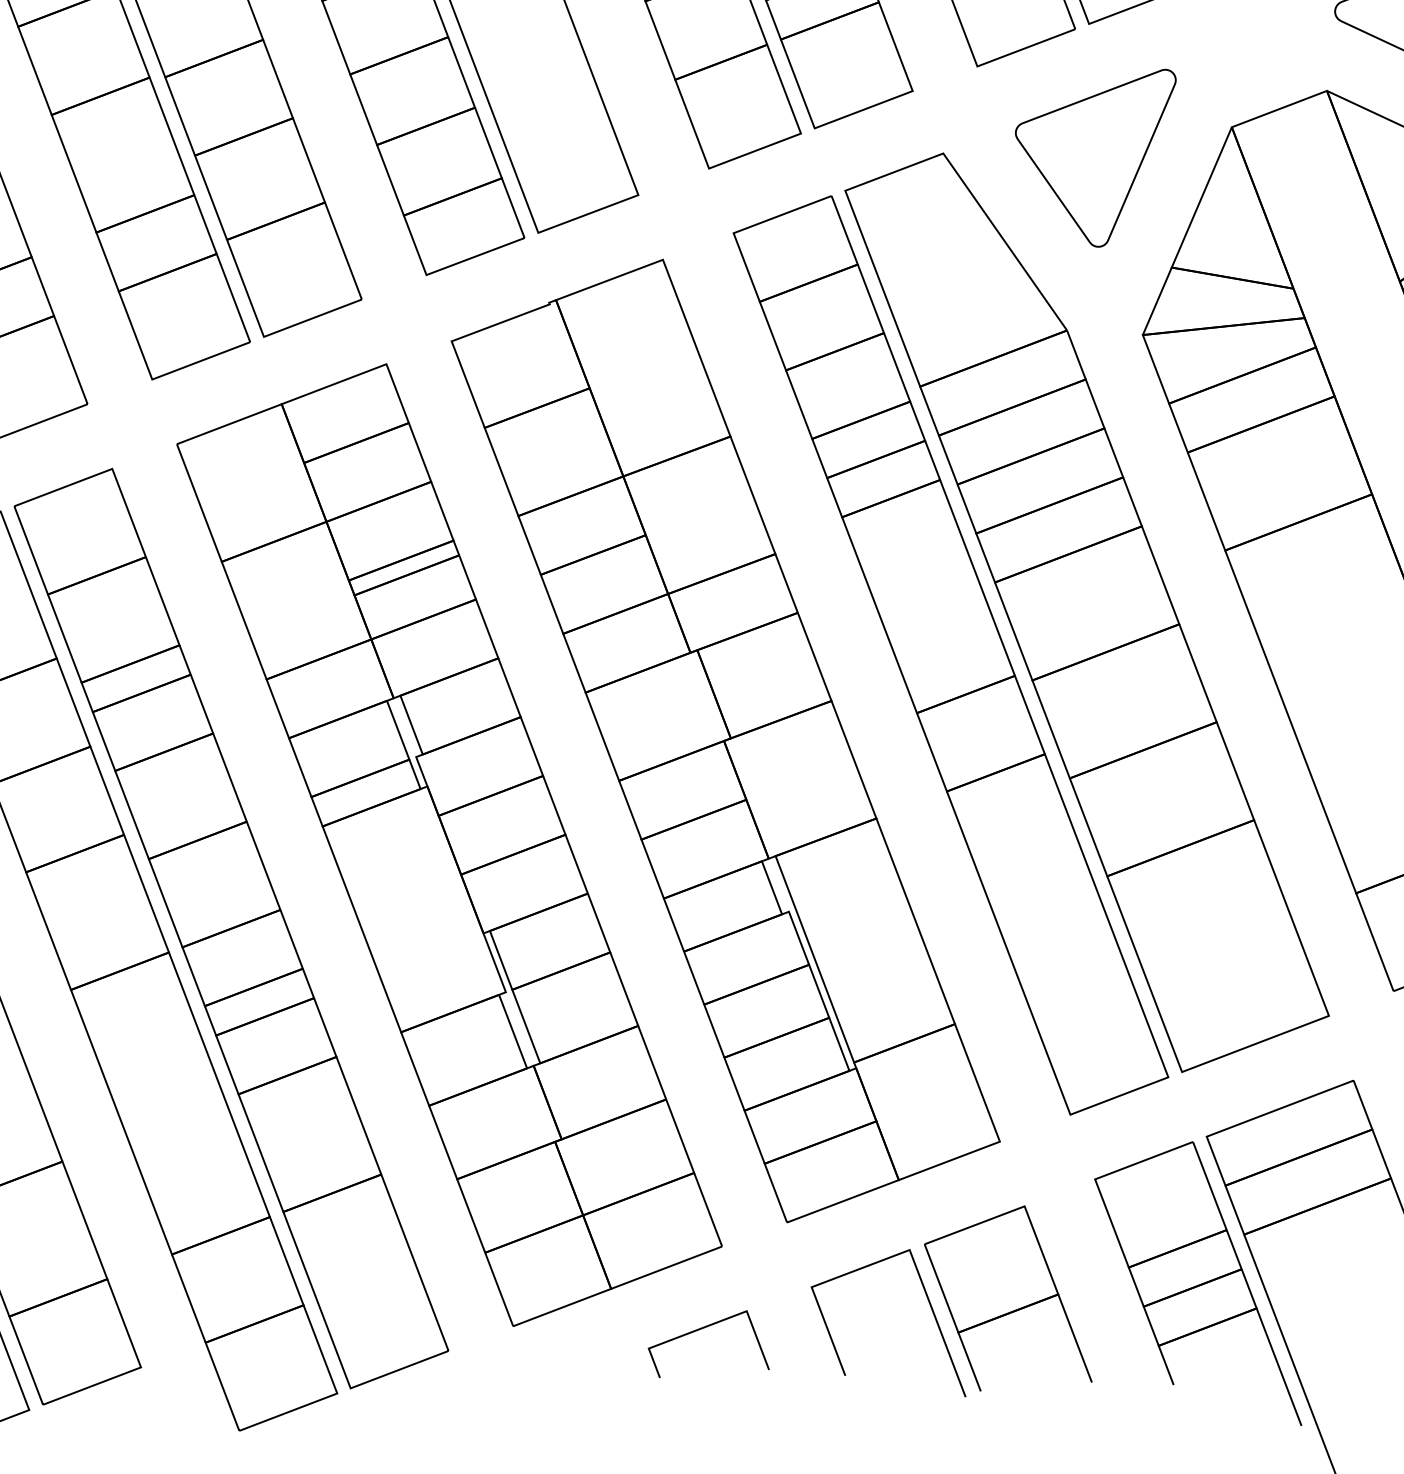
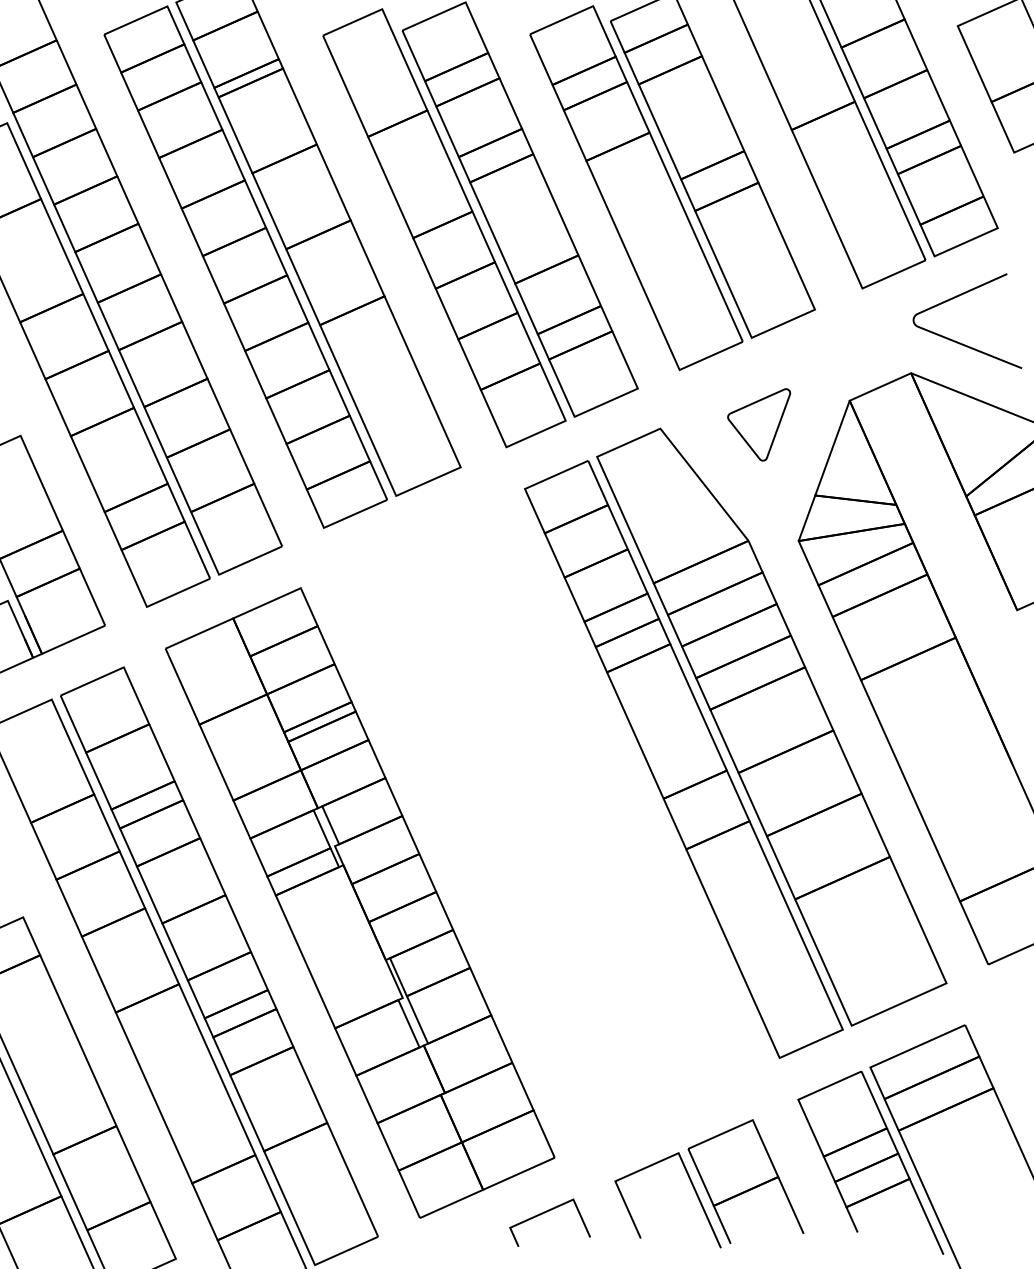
part: (1091, 155) -> (758, 424), size x0.6
part: (725, 741) -> (538, 824), removed

